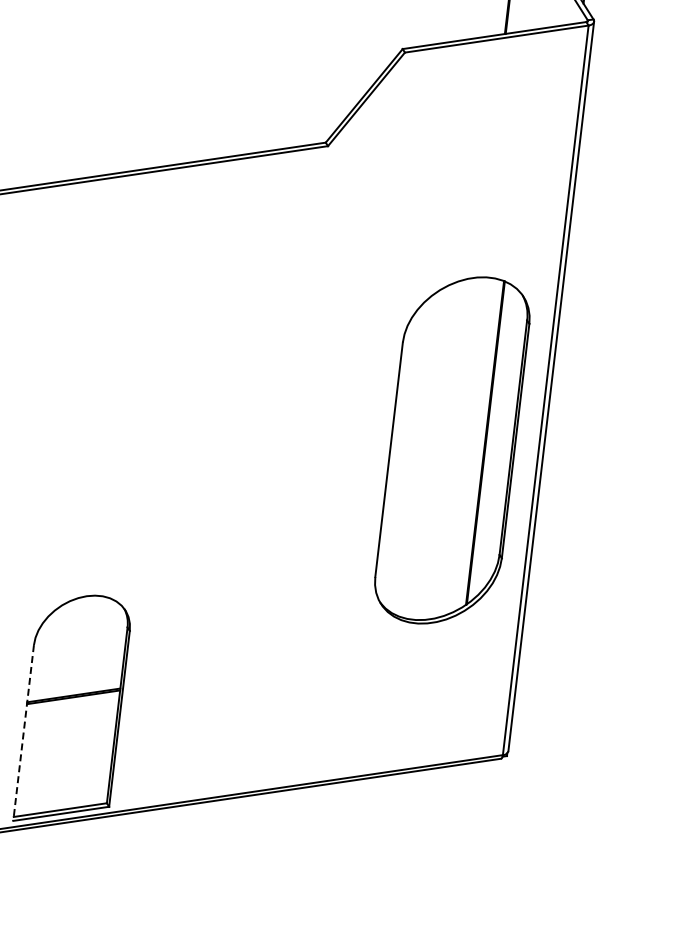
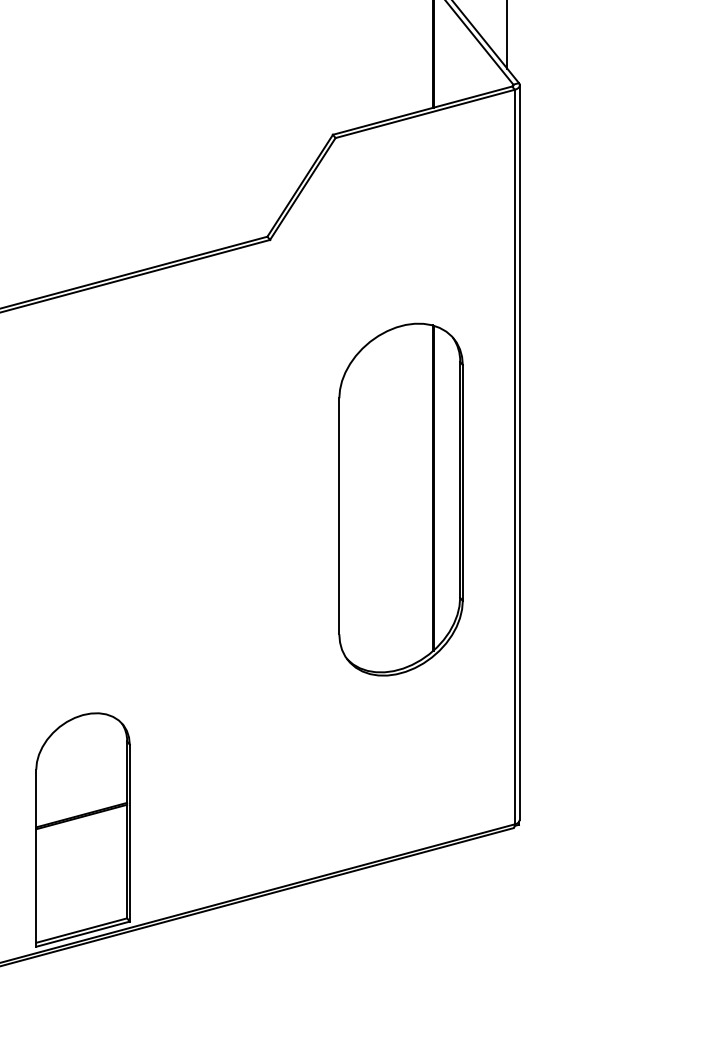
part: (451, 450) -> (400, 499), moved
line: (23, 733) -> (36, 858), dashed -> solid

